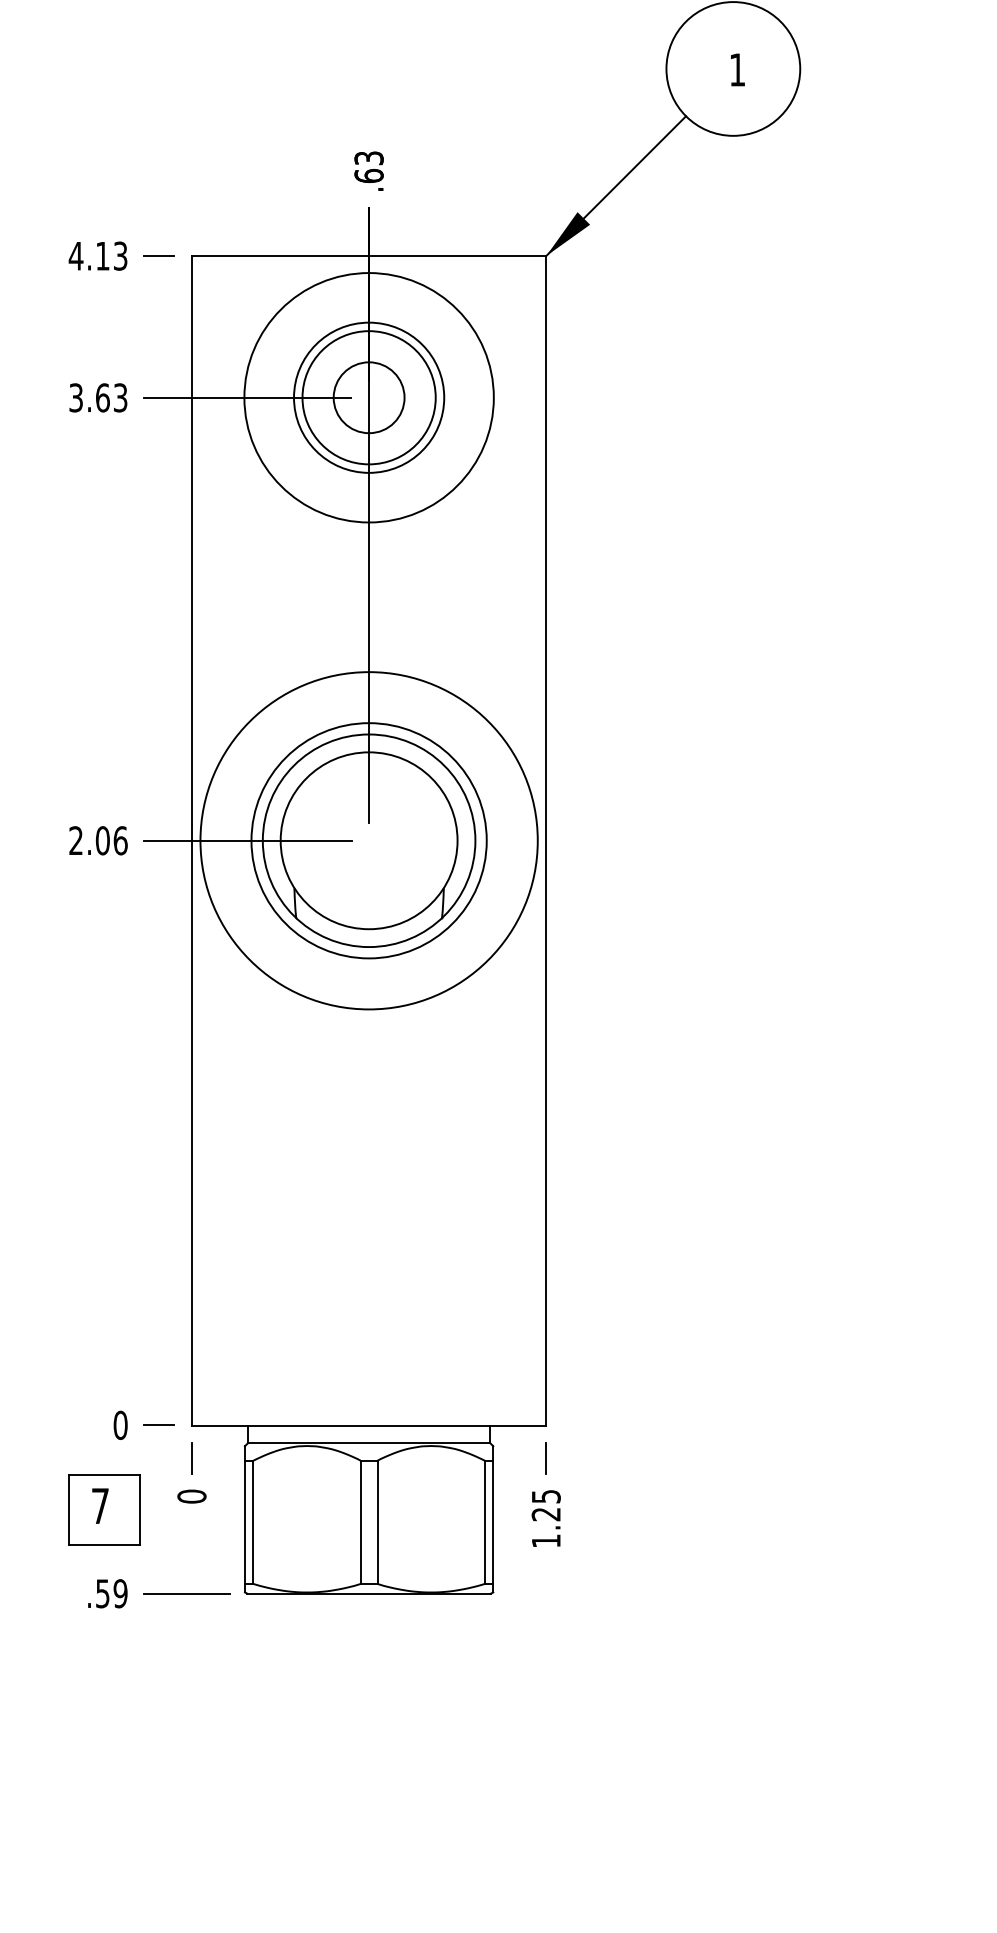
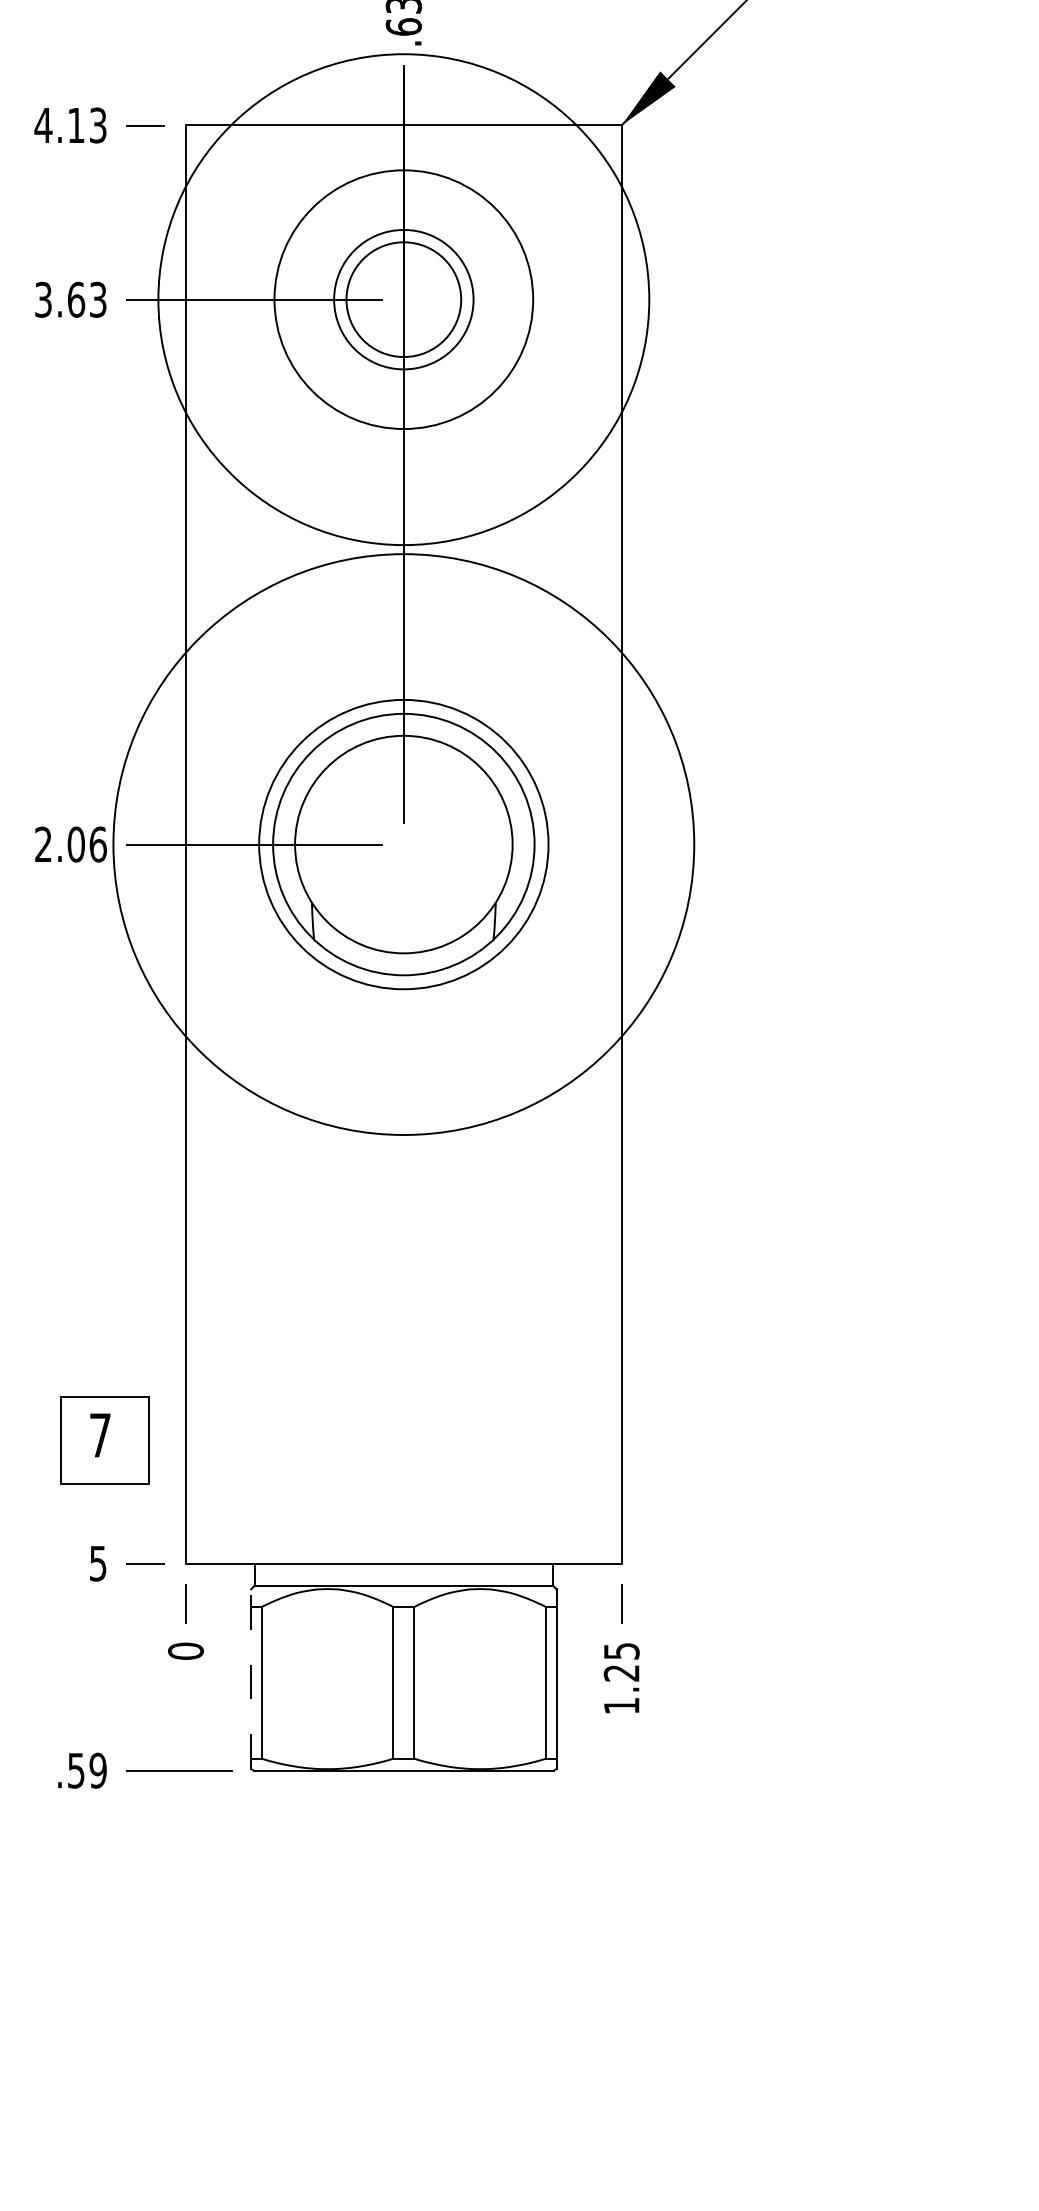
circle: (368, 397) -> (403, 299), size x0.7
circle: (368, 397) -> (403, 299), size x1.6
circle: (368, 397) -> (403, 299), size x1.6
circle: (369, 397) -> (404, 299), size x1.4
circle: (368, 840) -> (403, 844), size x1.4
text: (120, 1424) -> (98, 1562), 0 -> 5
part: (104, 1509) -> (105, 1439), moved
line: (244, 1518) -> (250, 1678), solid -> dashed

